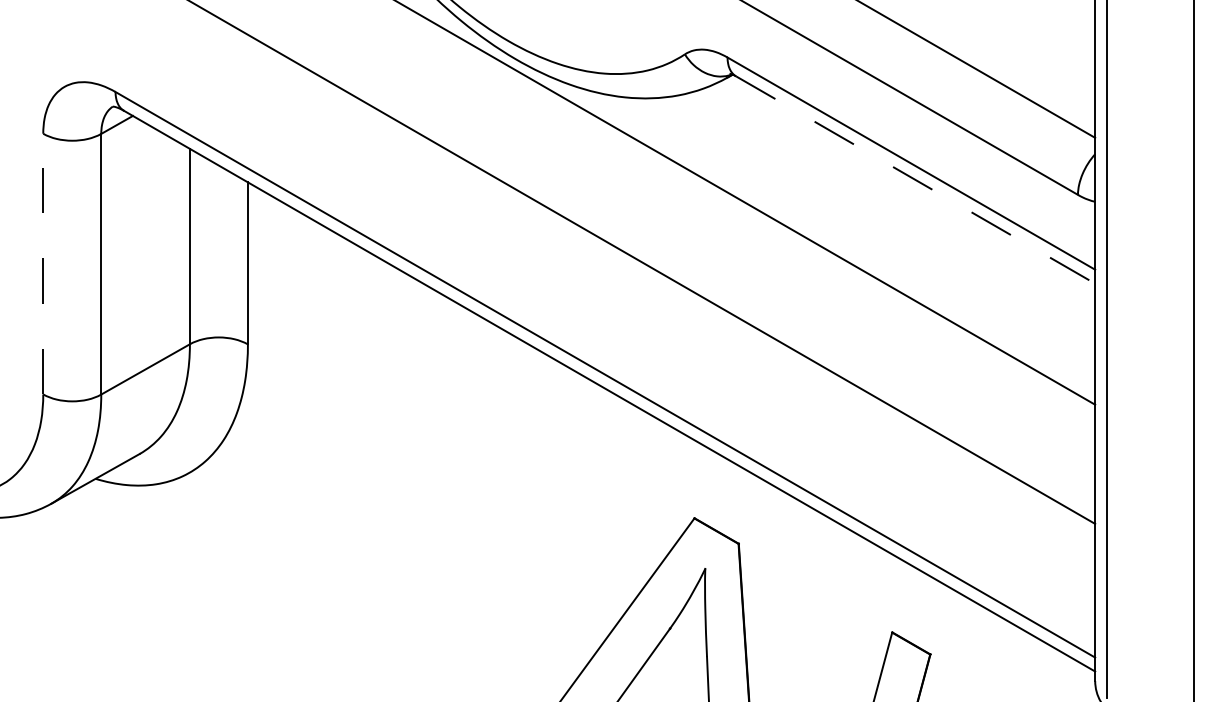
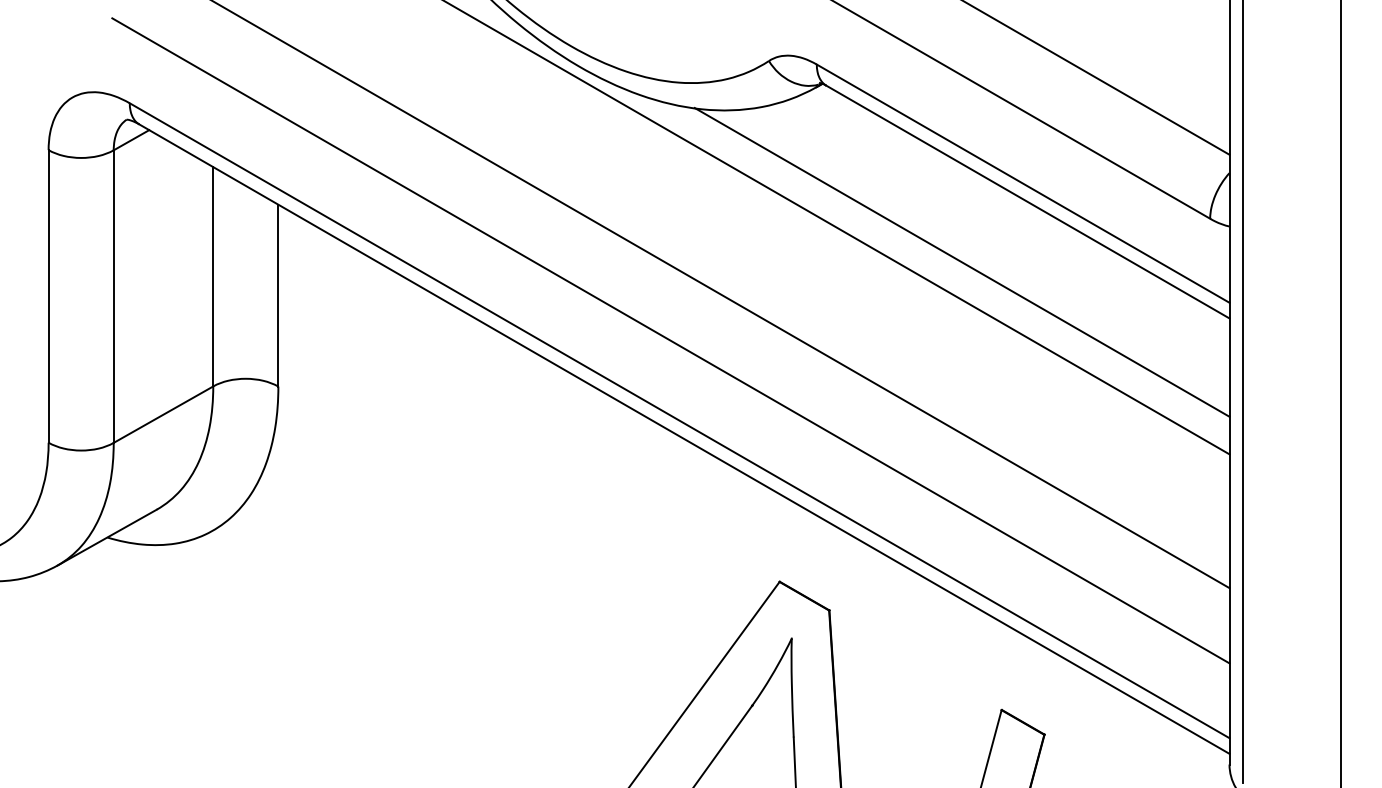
line: (915, 180) -> (1027, 202), dashed -> solid
line: (856, 233) -> (961, 262), added
line: (43, 263) -> (48, 295), dashed -> solid
line: (597, 303) -> (670, 340), added

